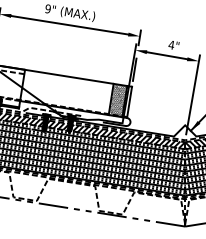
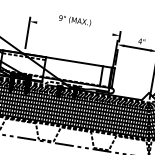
line: (69, 25) -> (74, 28), removed
hatch: (117, 99) -> (105, 76), removed

